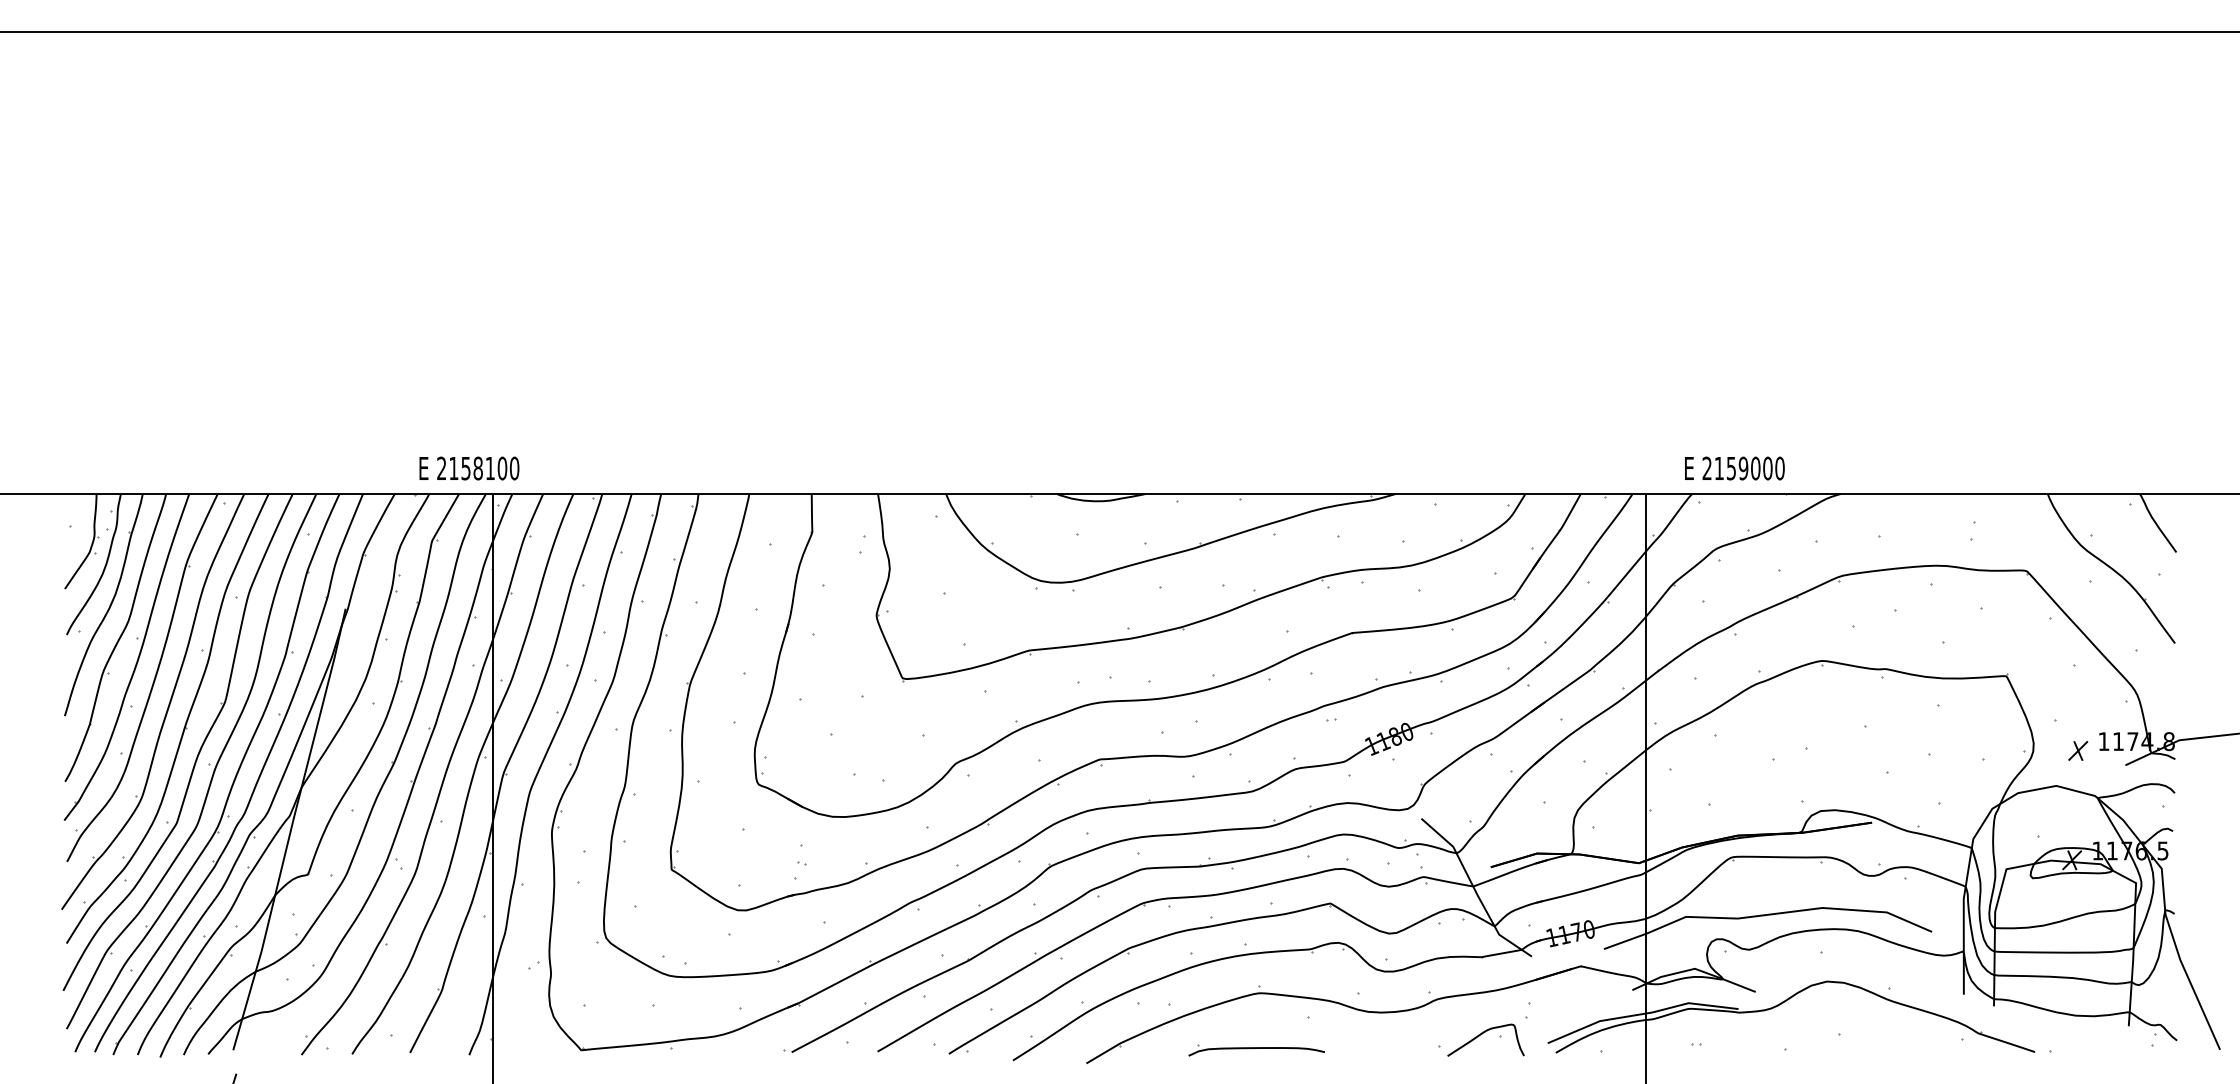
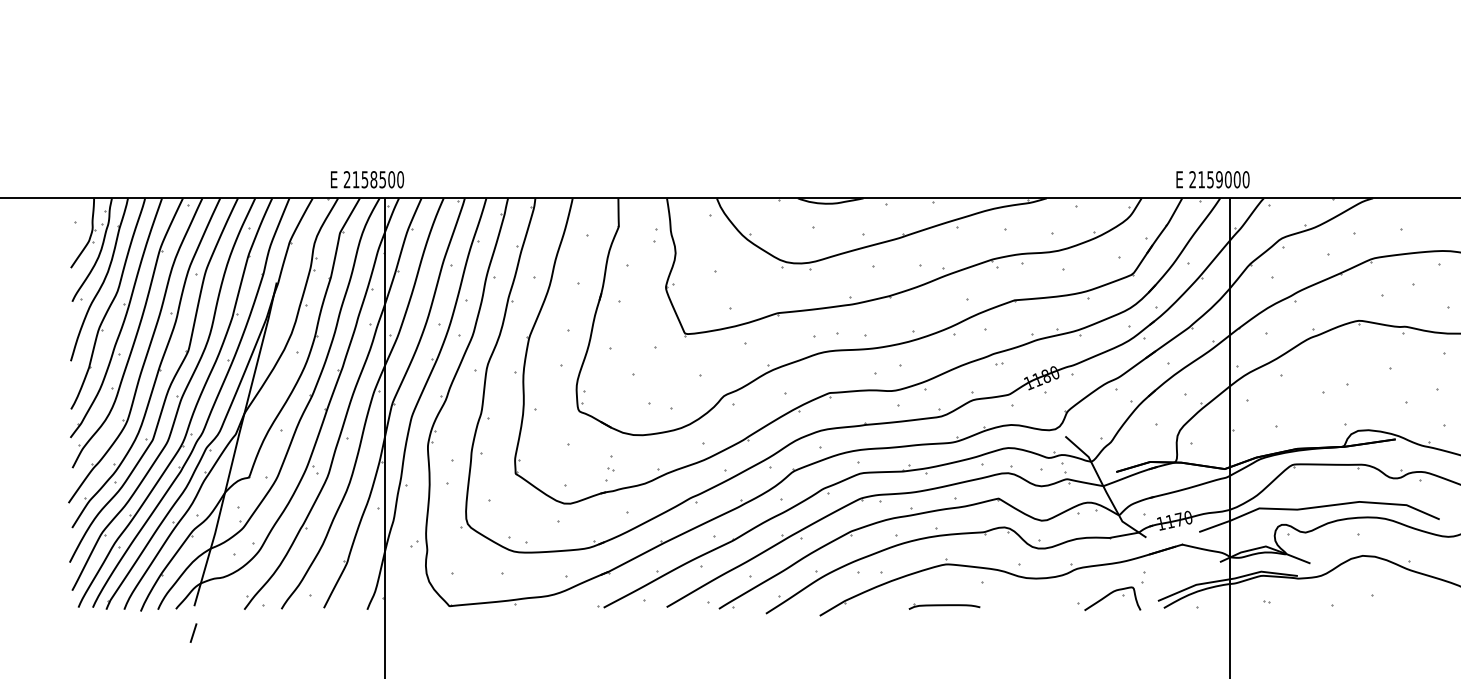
text: (489, 468) -> (382, 179), 2158100 -> 2158500
text: (1734, 468) -> (1212, 179), moved
part: (1256, 1050) -> (944, 606), size x0.71

